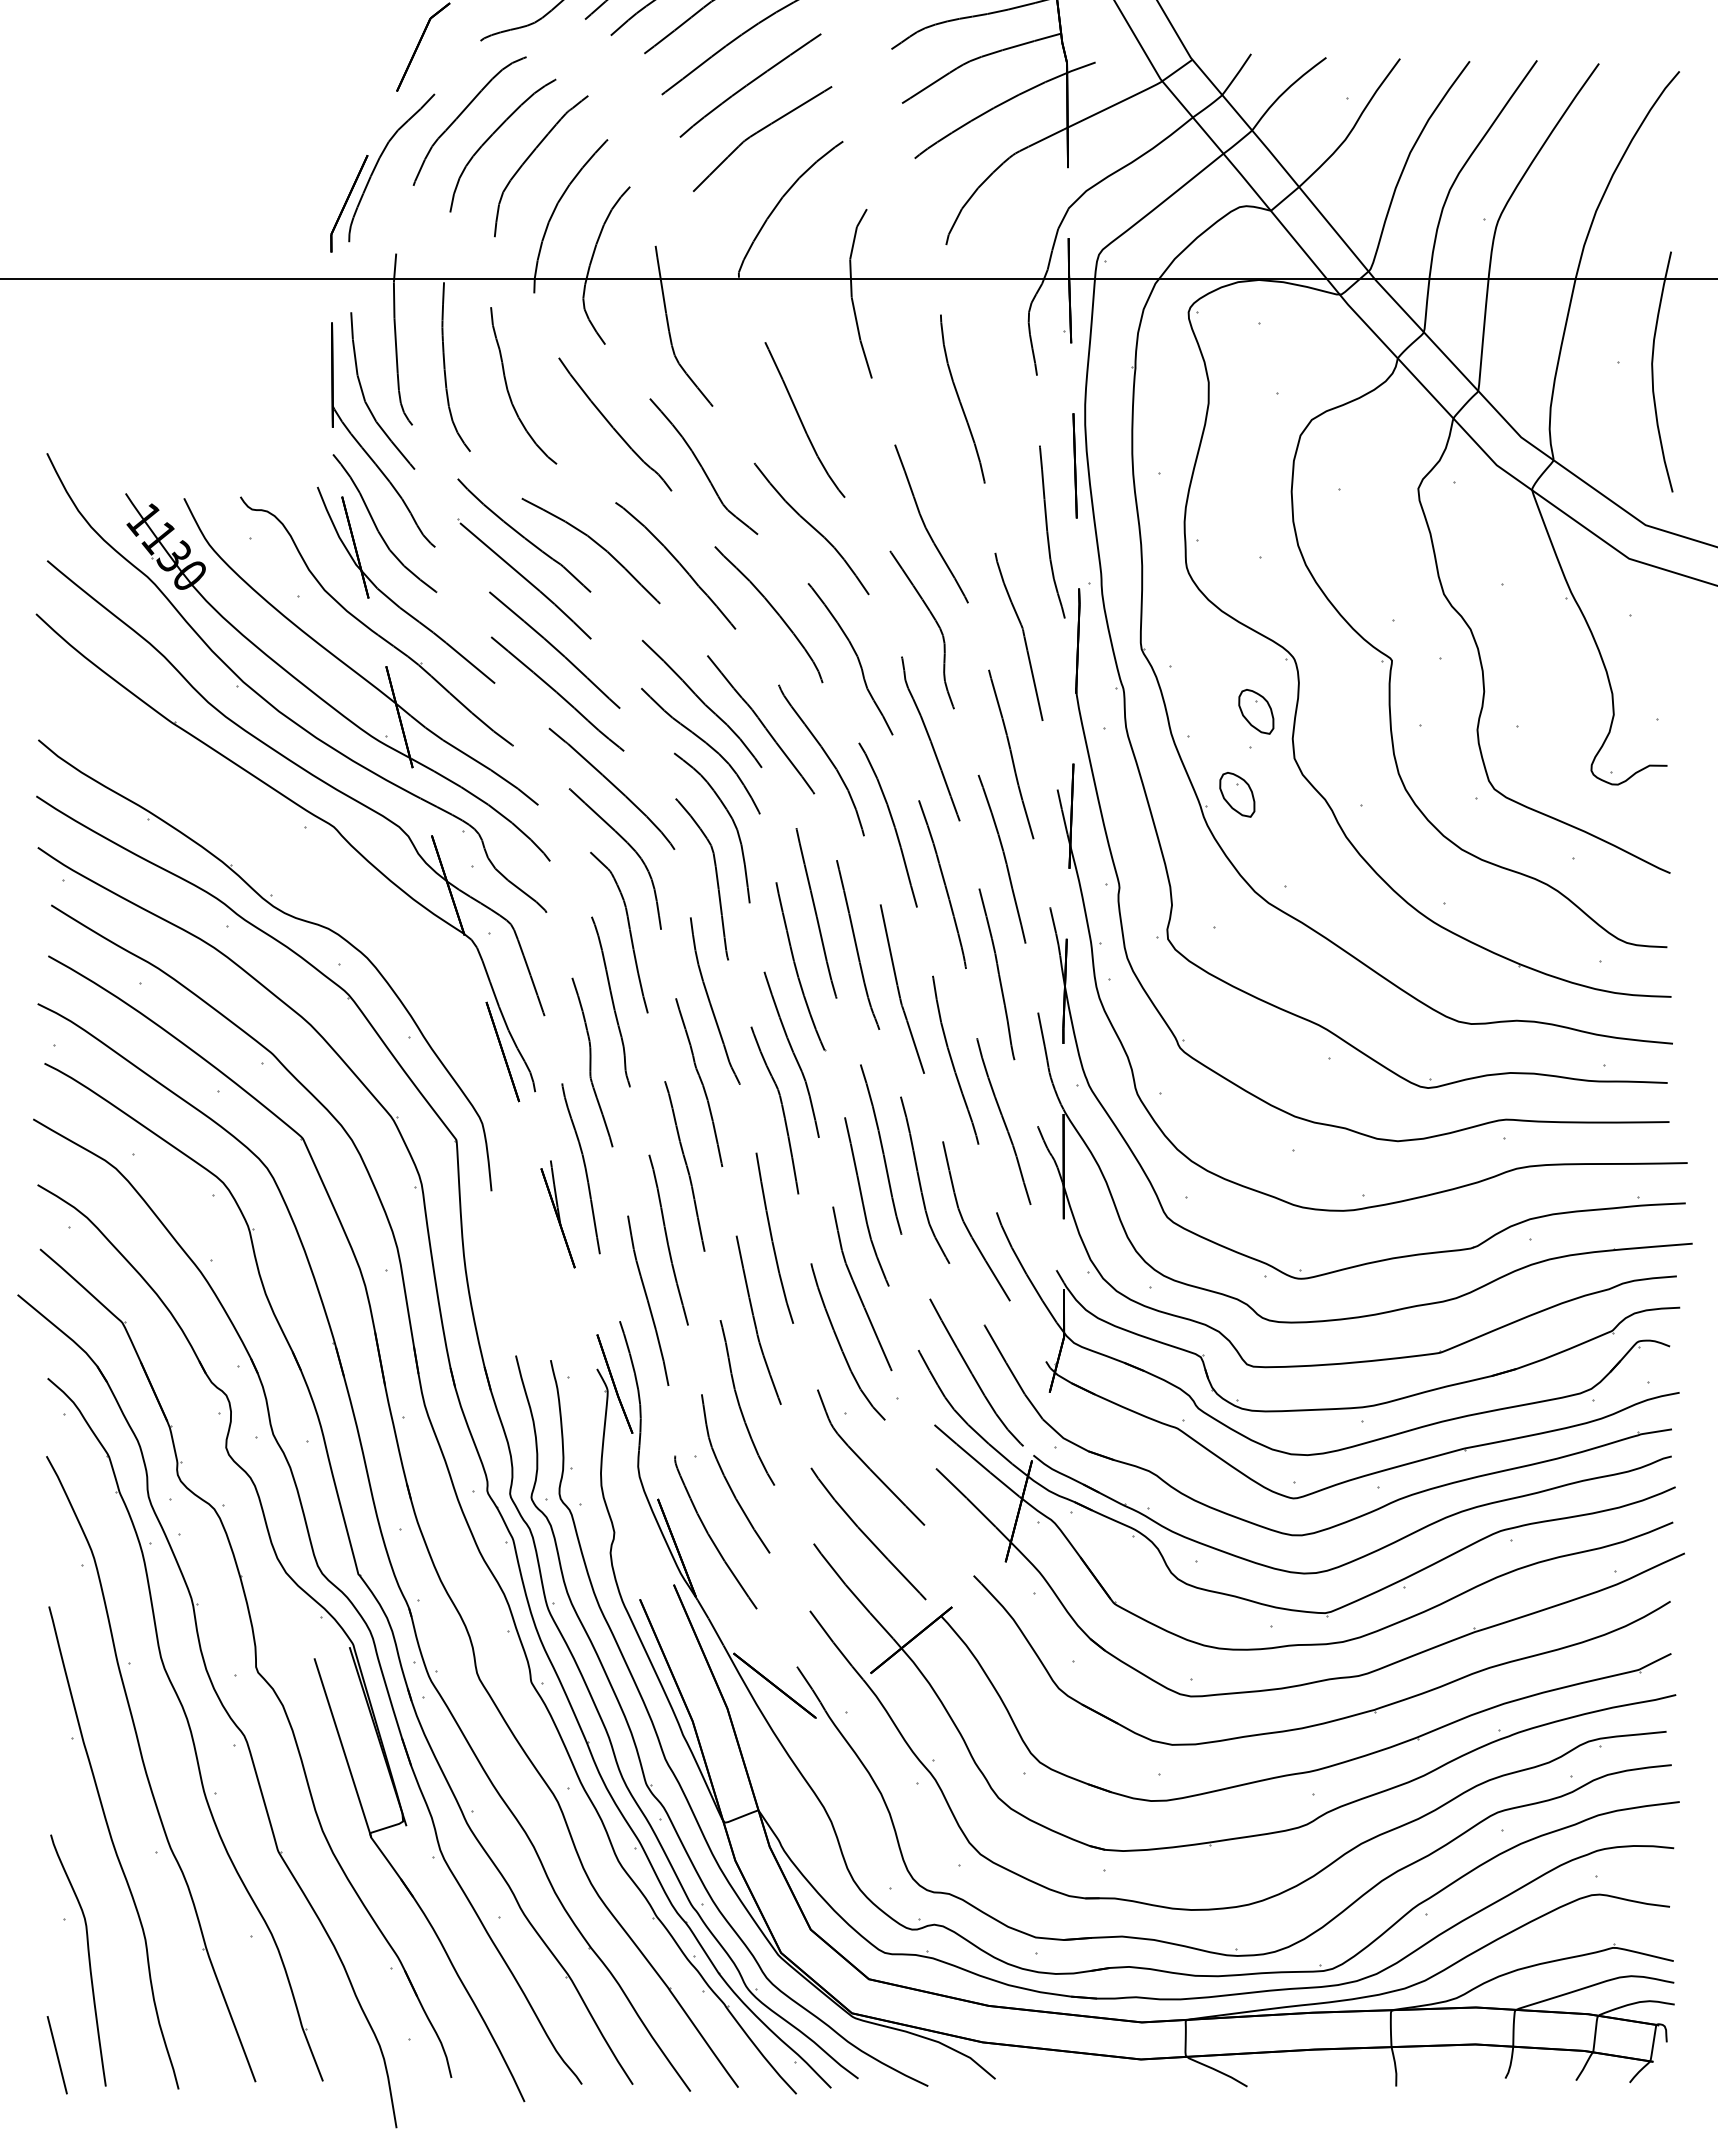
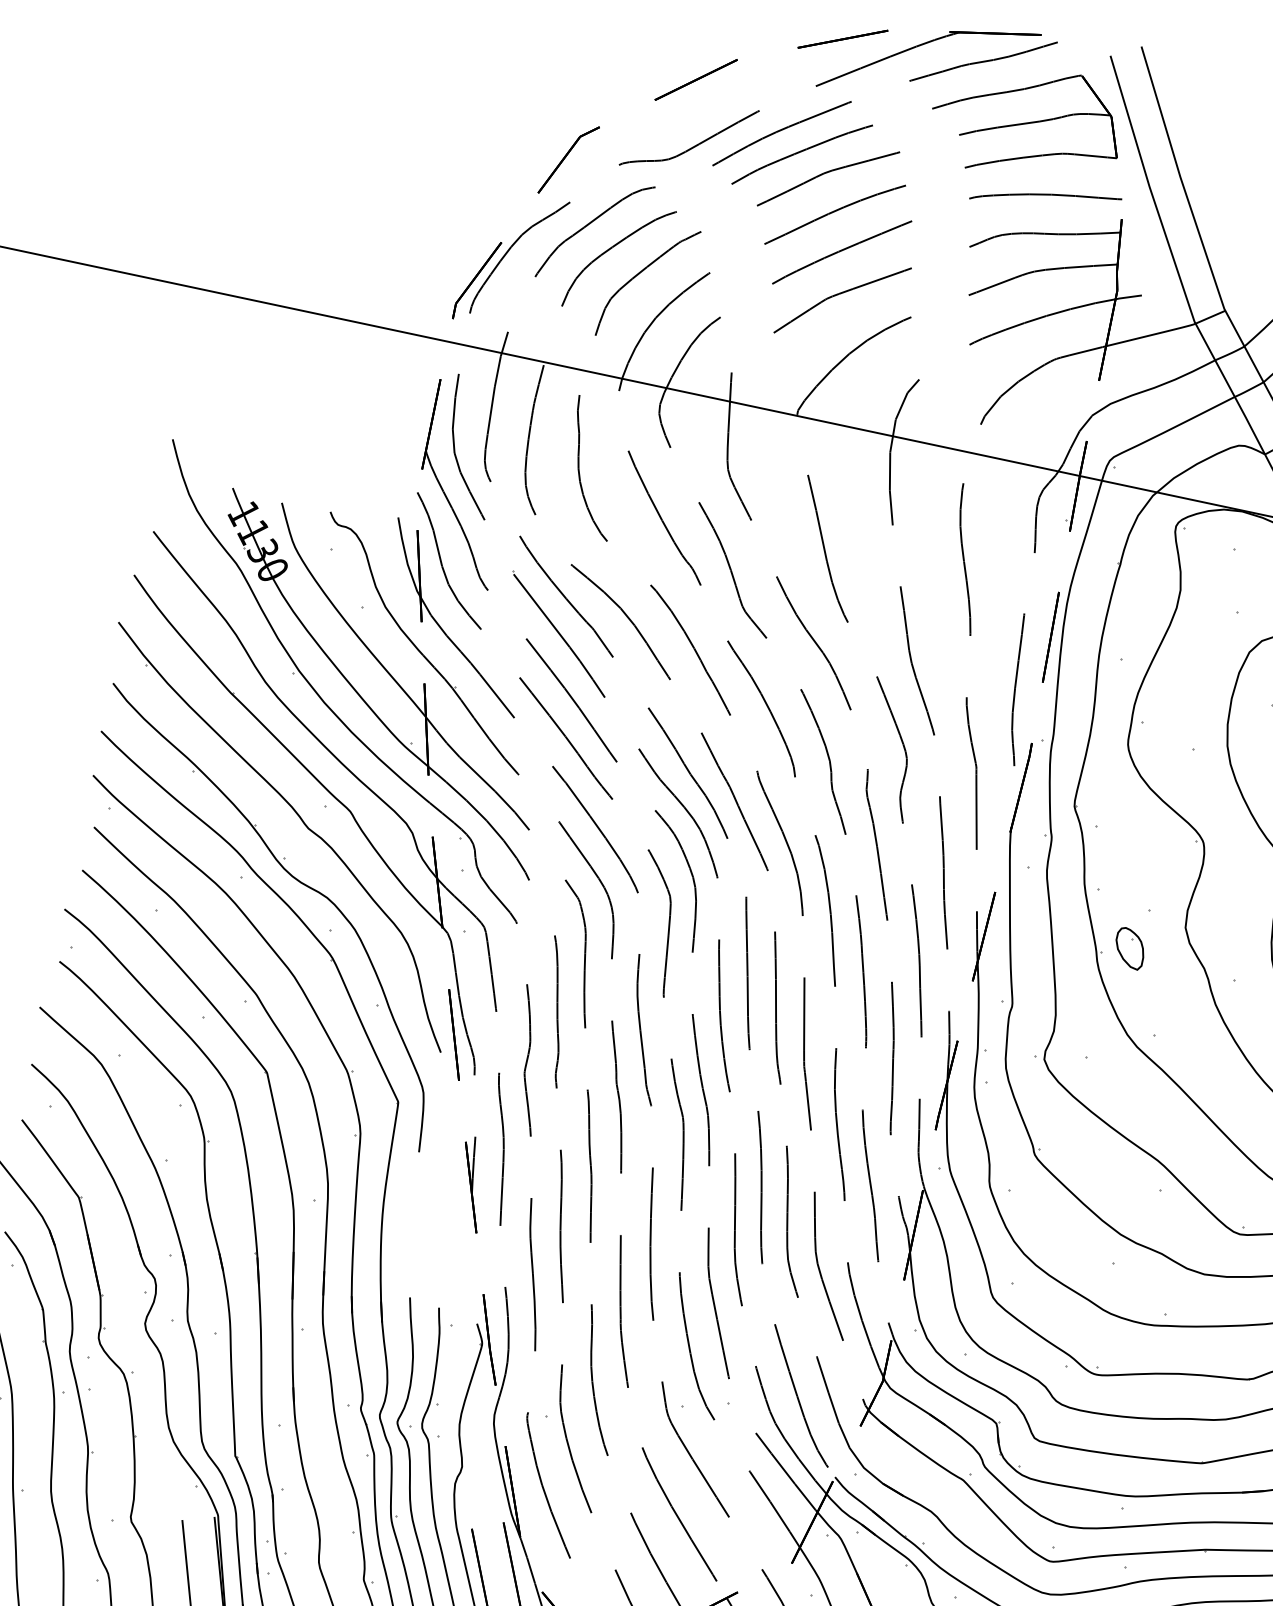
part: (1256, 711) -> (1161, 880), removed
part: (282, 849) -> (302, 821), added

